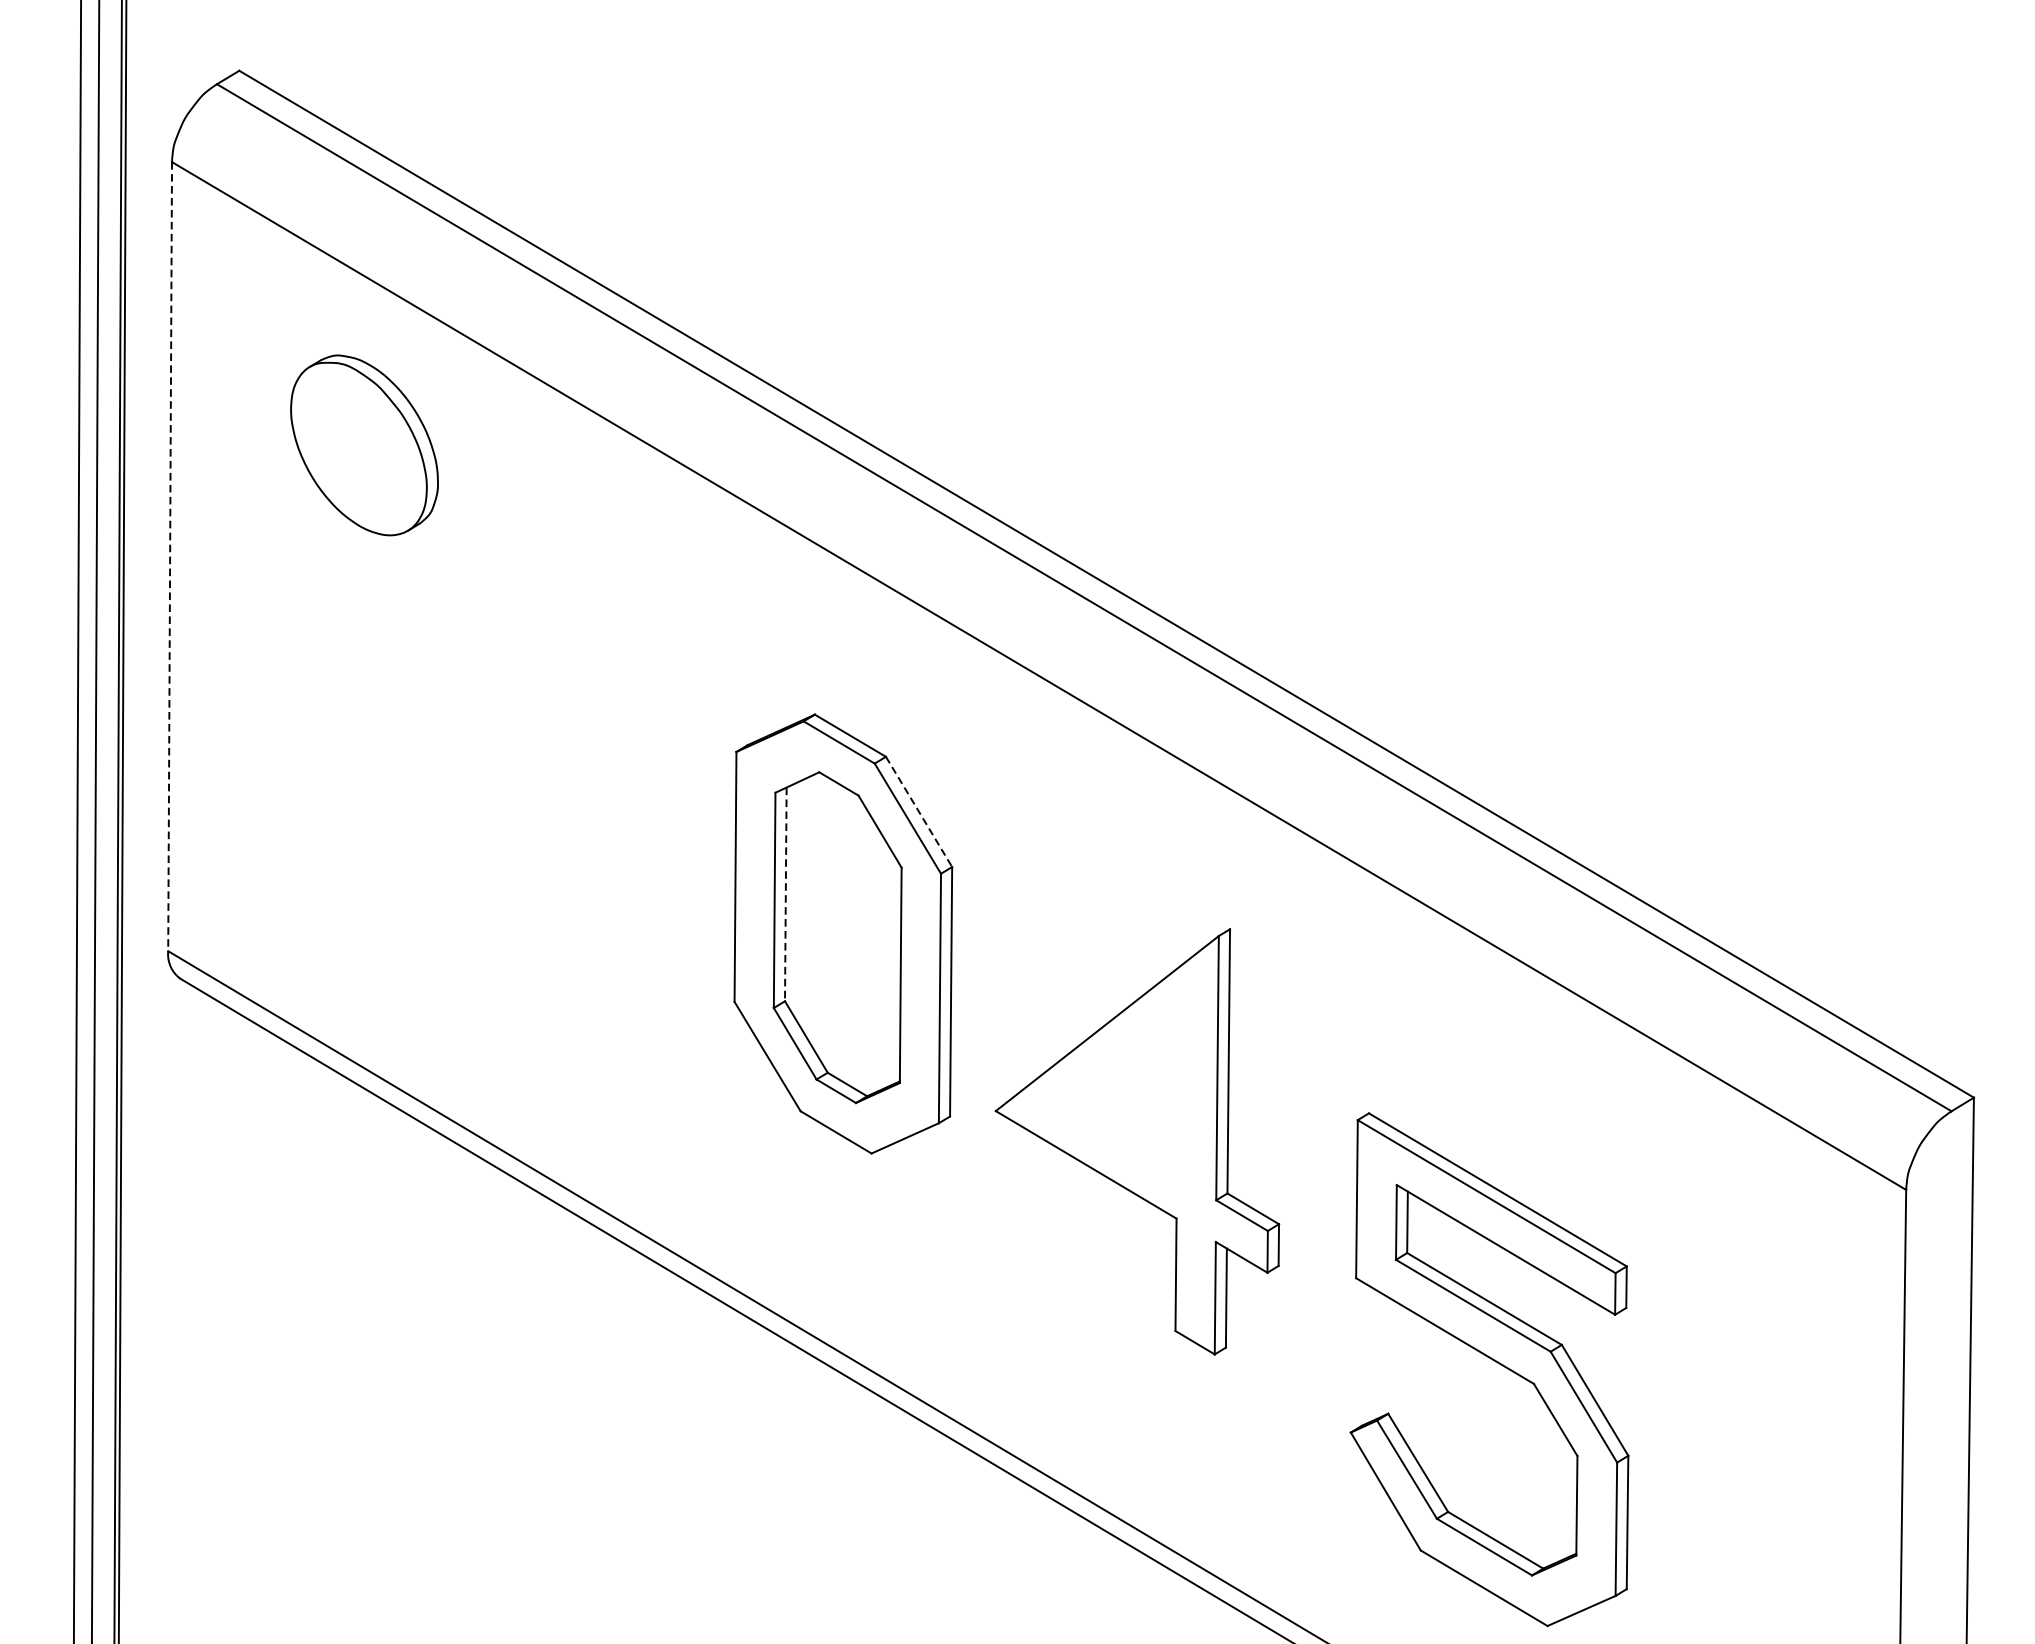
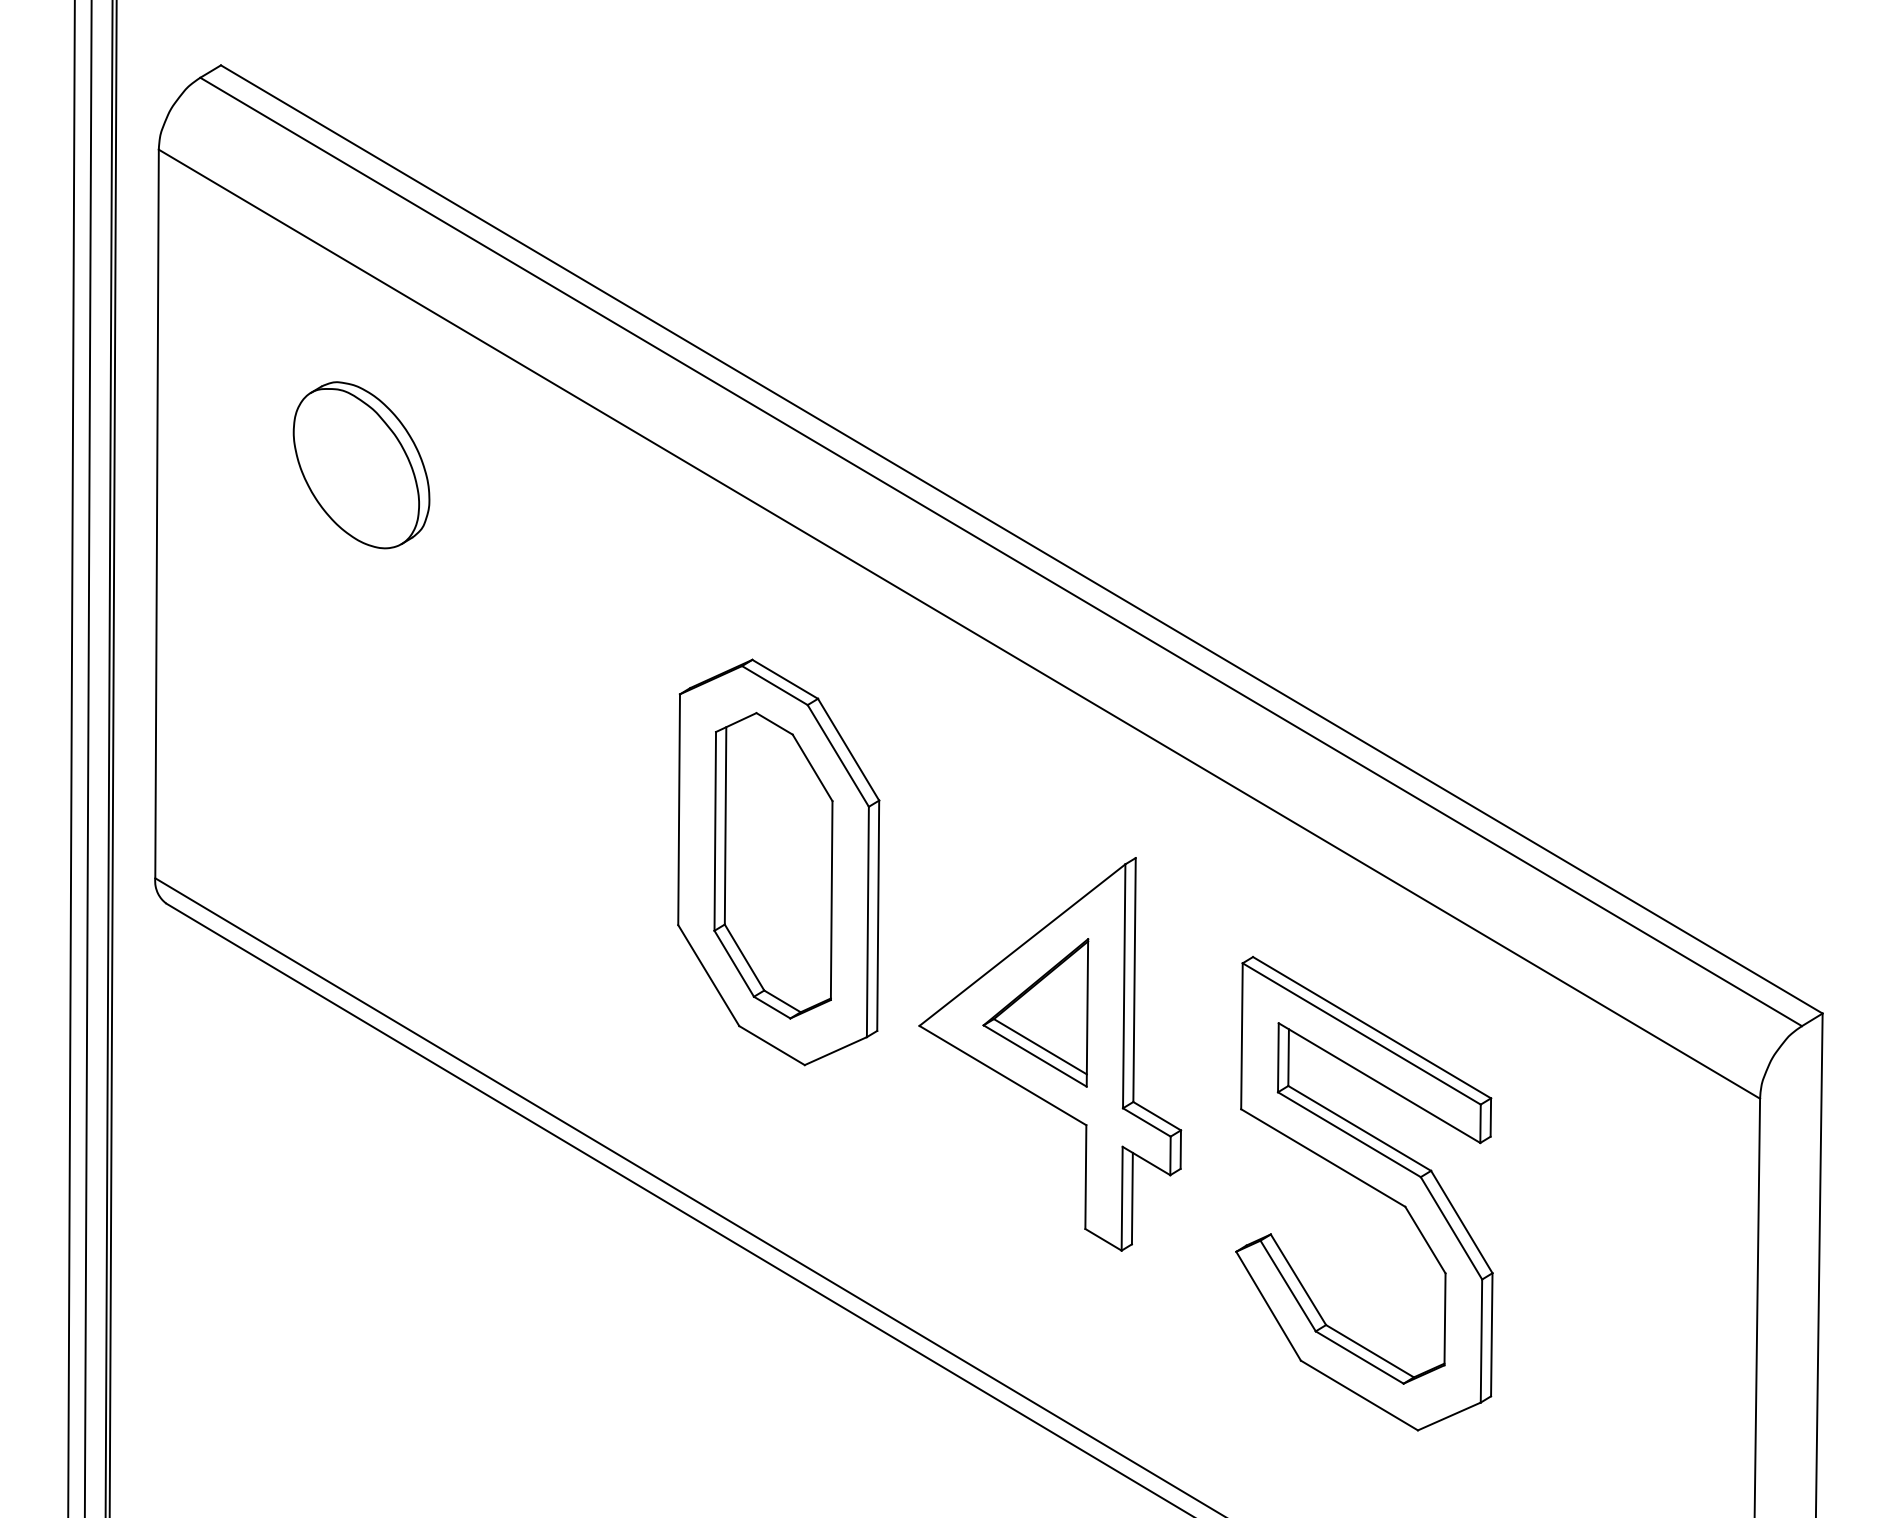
part: (364, 445) -> (361, 465), moved
line: (170, 557) -> (157, 514), dashed -> solid
line: (918, 812) -> (848, 750), dashed -> solid
line: (785, 894) -> (725, 825), dashed -> solid
part: (1121, 1096) -> (1035, 1012), added
part: (1496, 1362) -> (1370, 1187), moved

